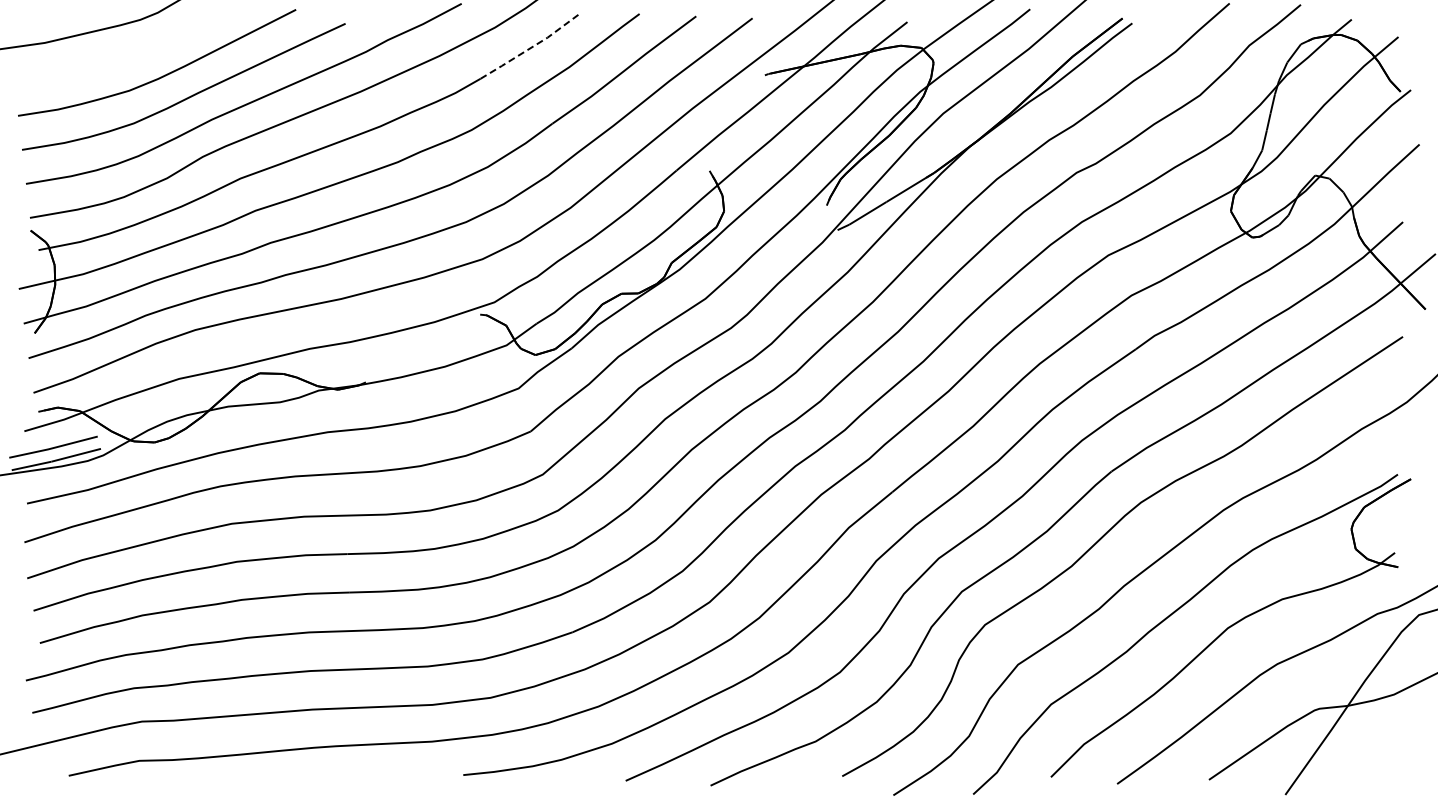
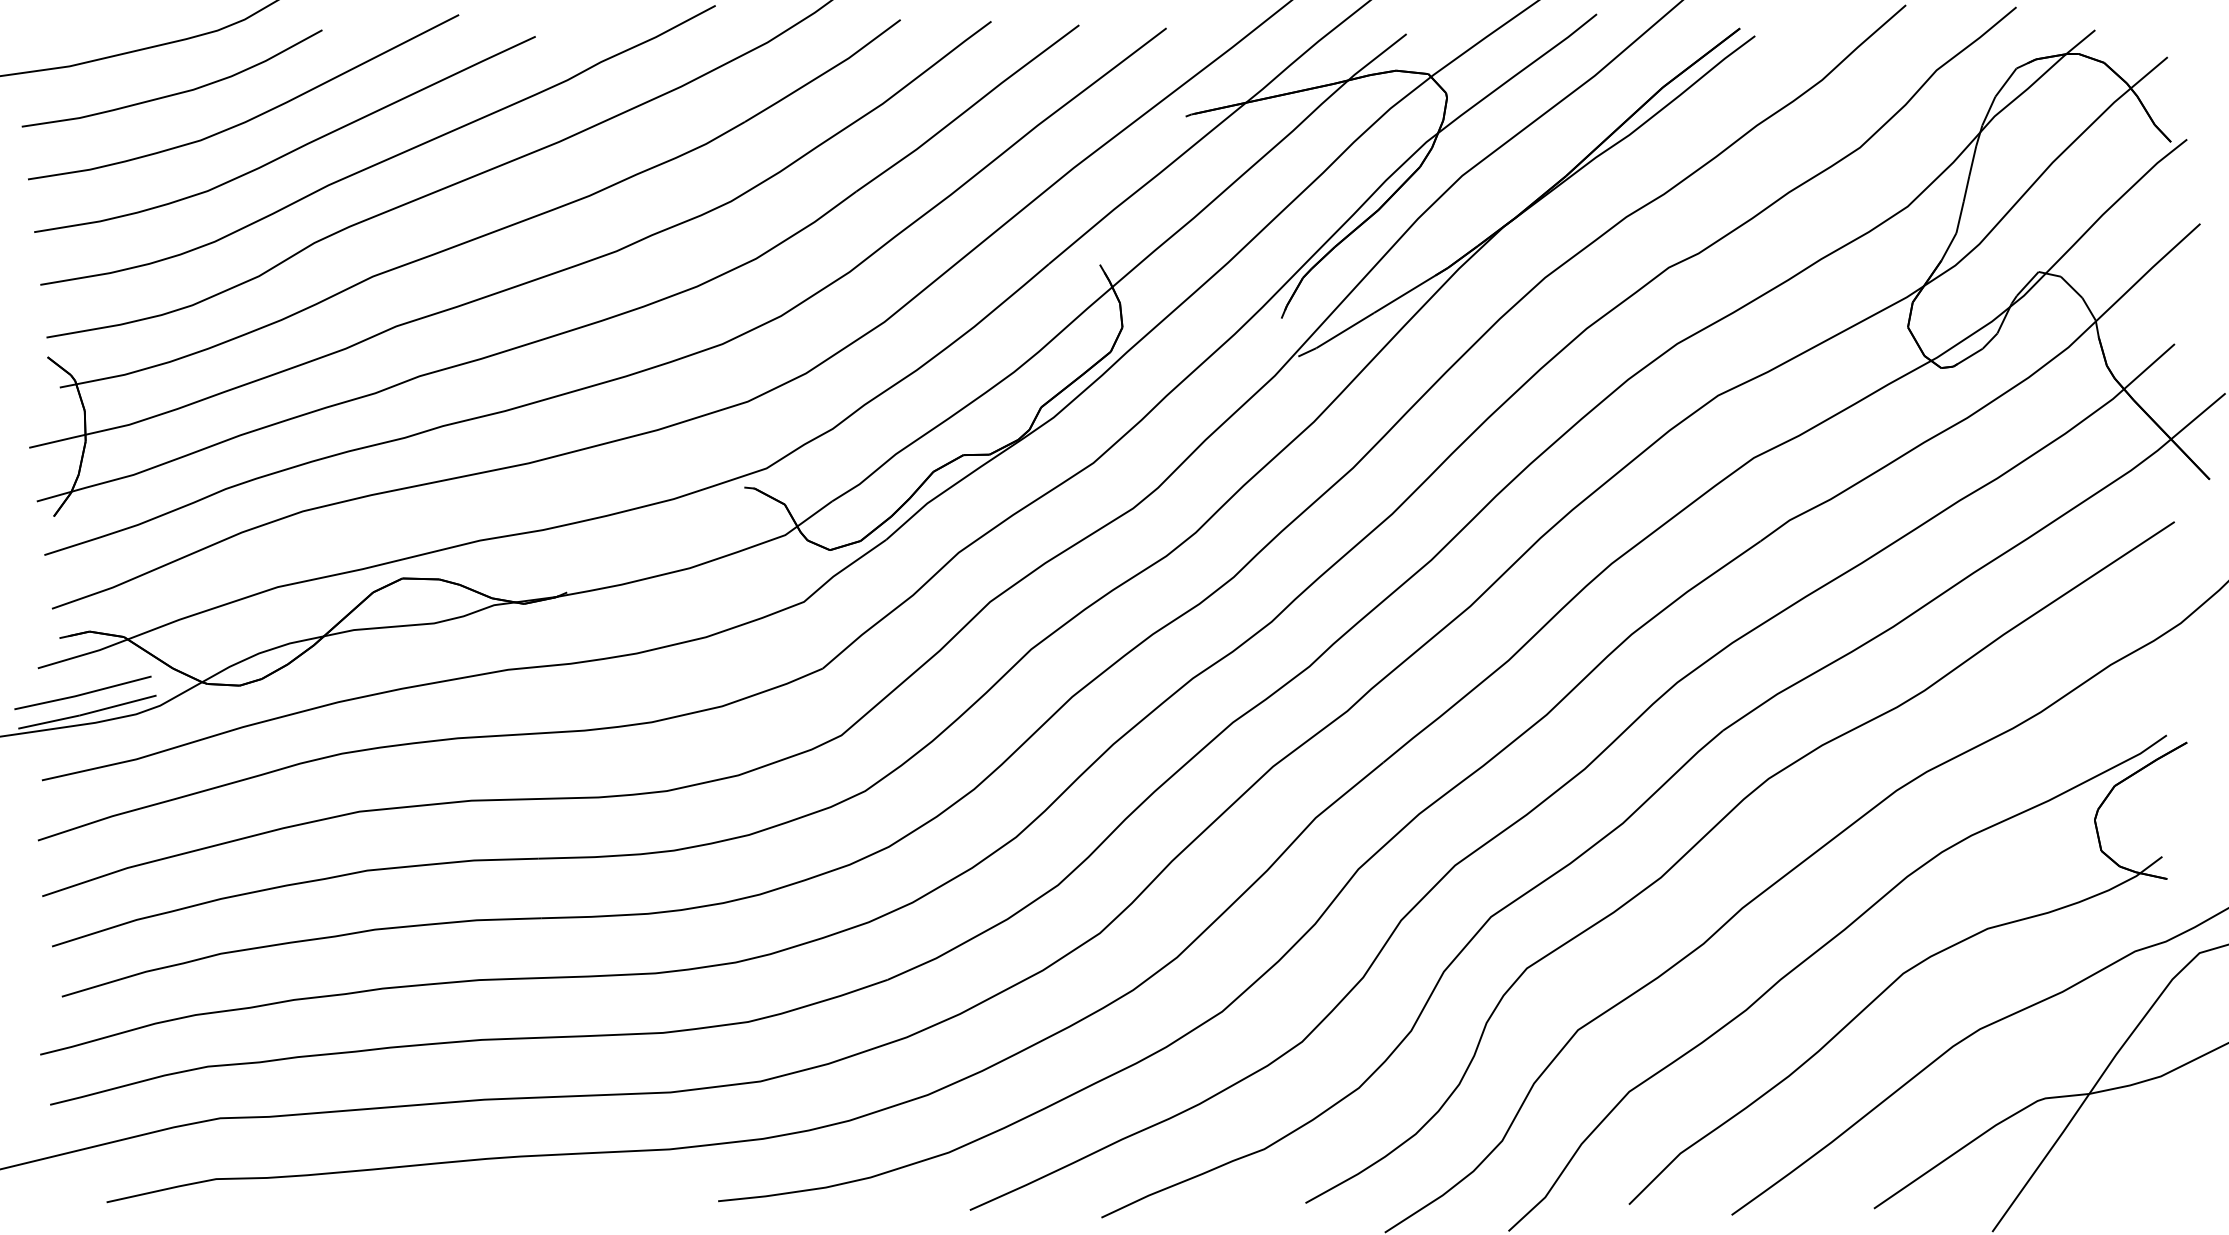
line: (532, 47) -> (825, 73), dashed -> solid
curve: (114, 59) -> (177, 92), added

